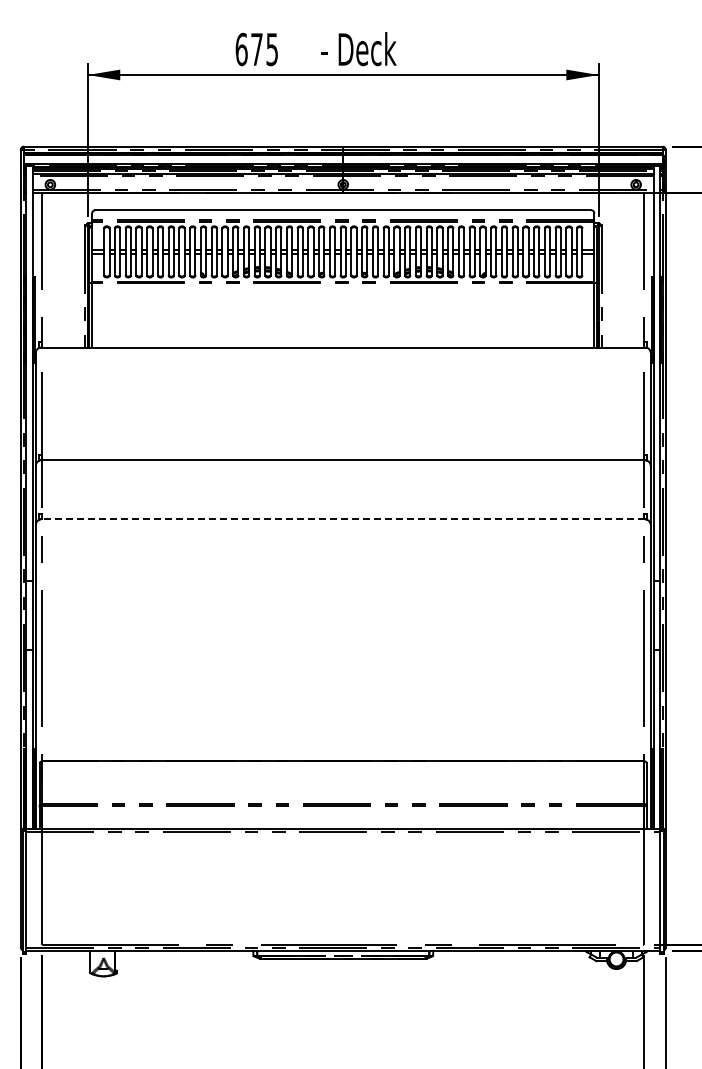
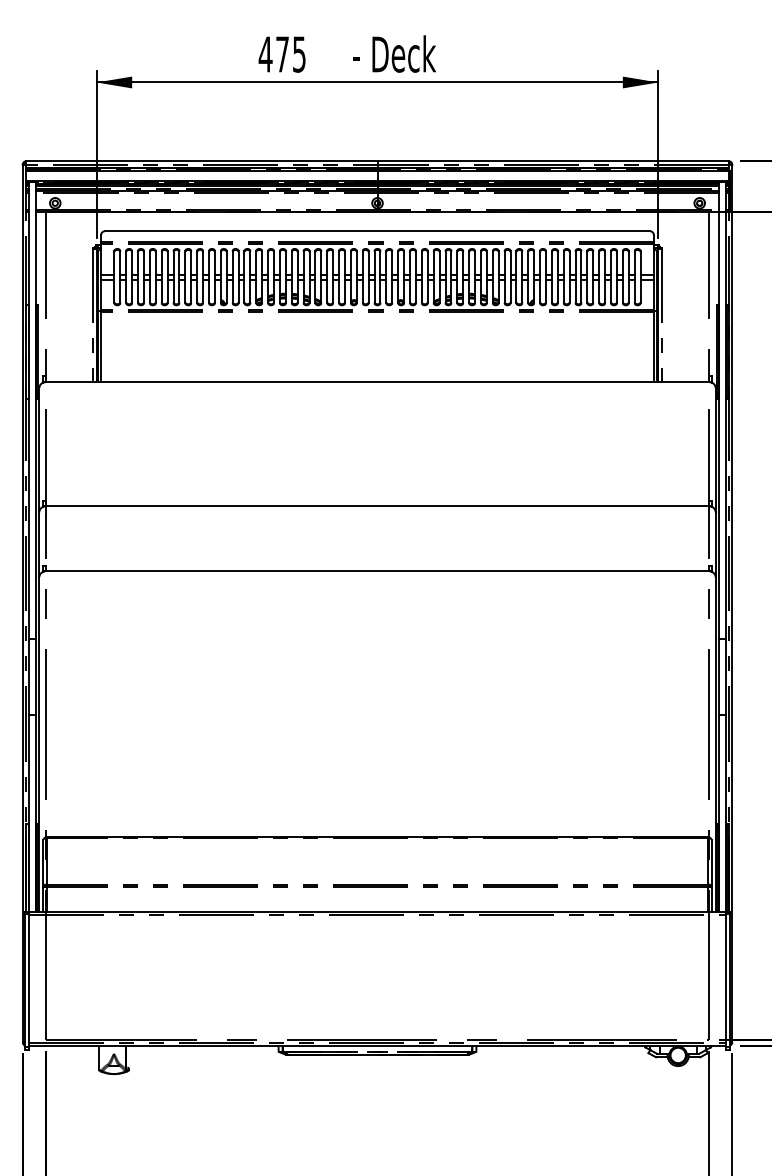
text: (241, 49) -> (265, 54), 675 -> 475
line: (342, 519) -> (376, 571), dashed -> solid

